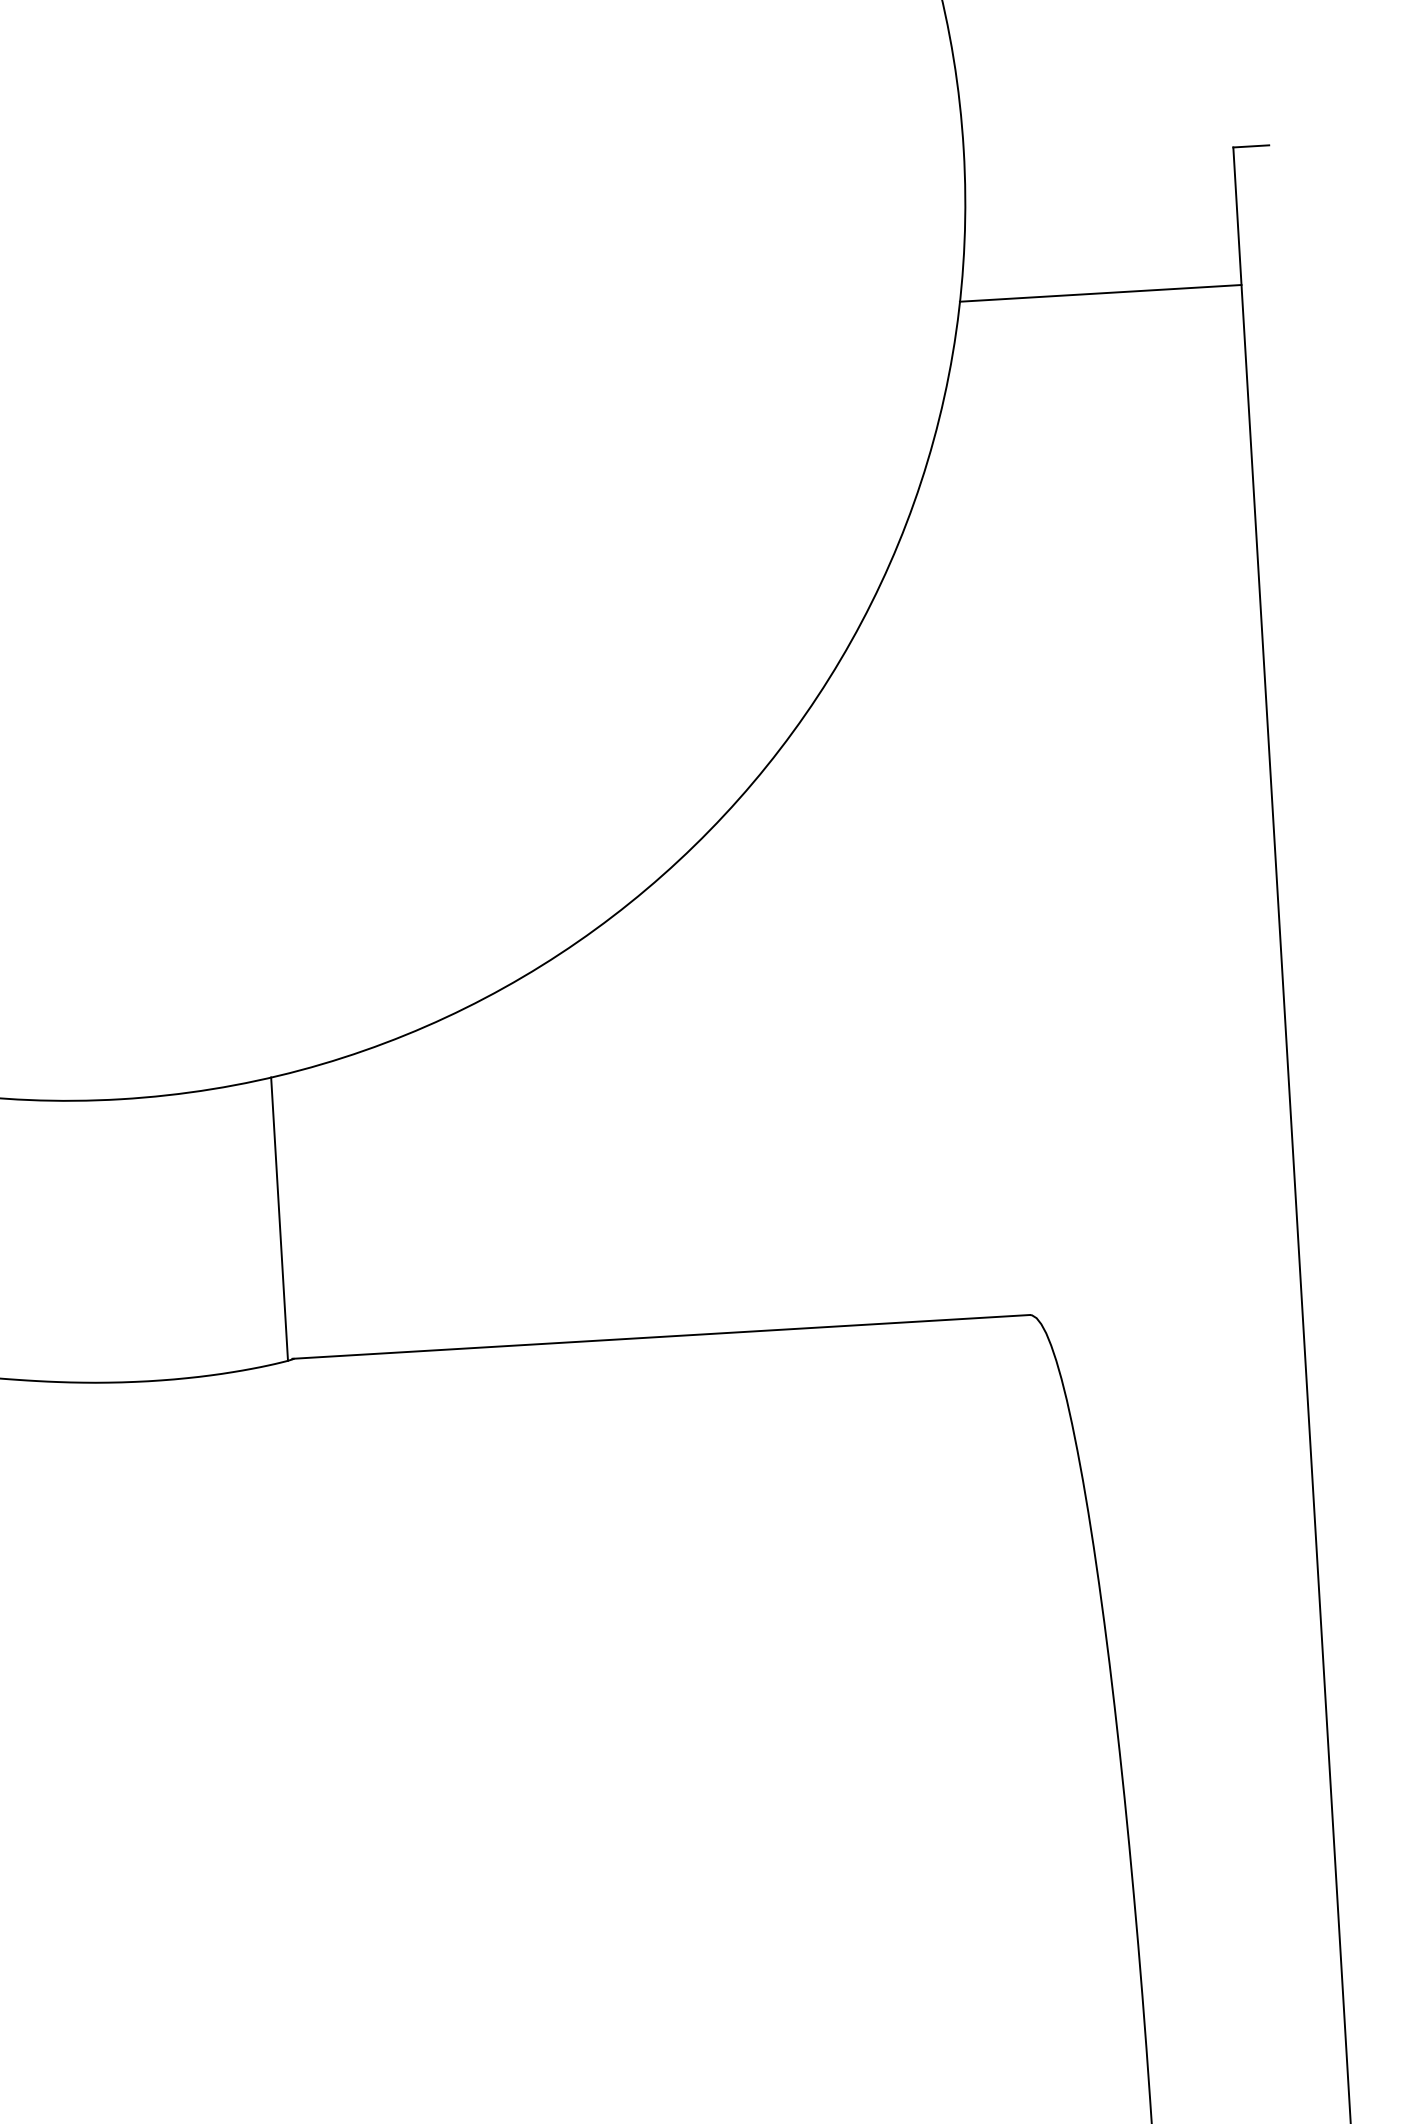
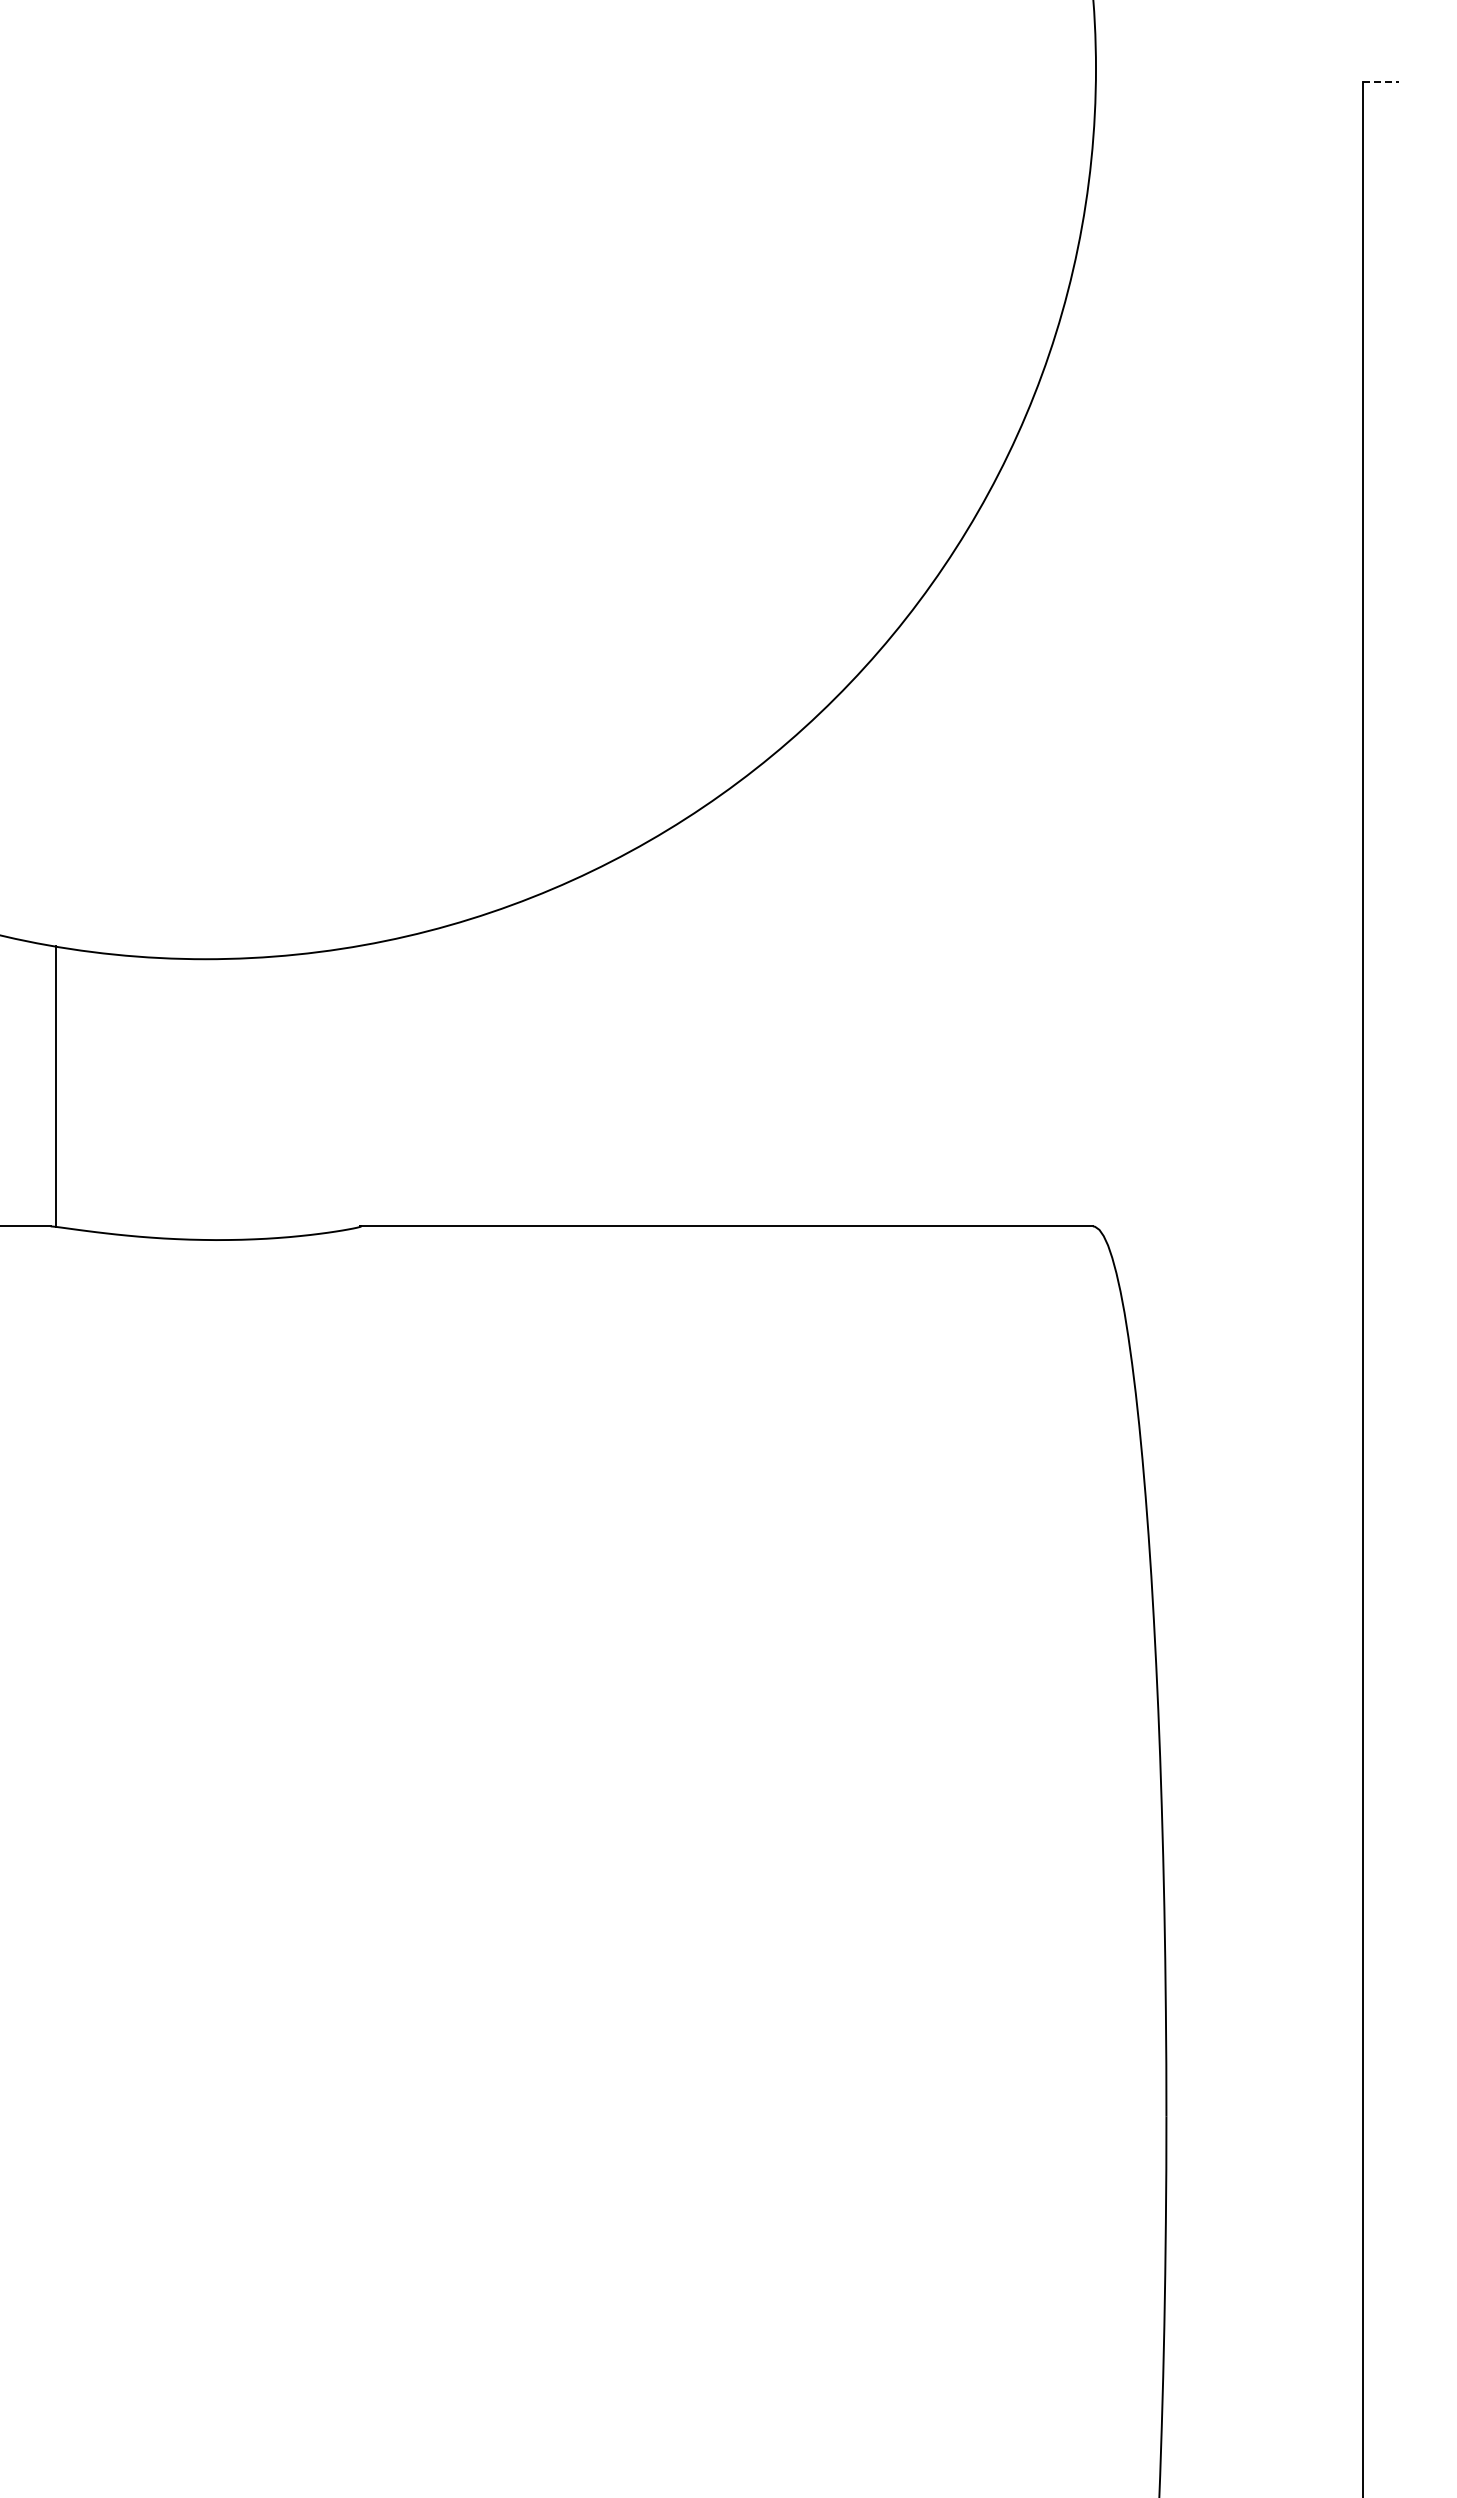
line: (1250, 146) -> (1380, 82), solid -> dashed
line: (1100, 292) -> (1223, 218), removed
line: (279, 1219) -> (355, 1087), removed

